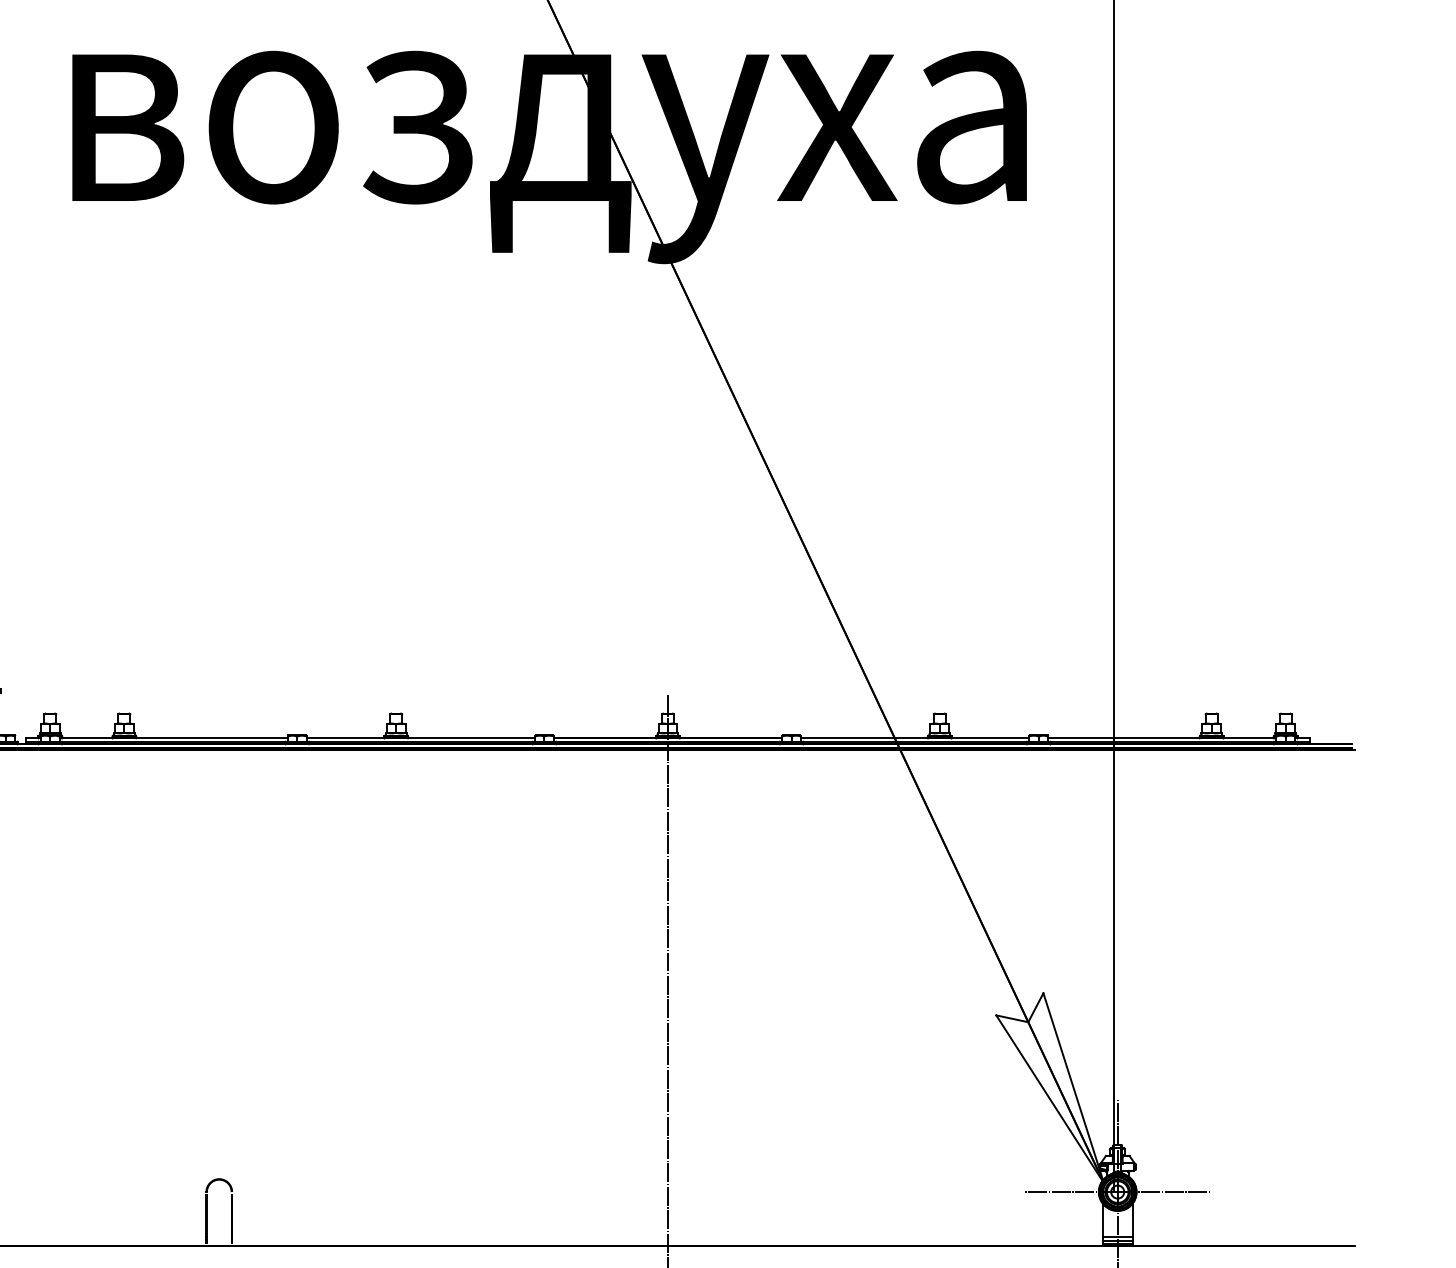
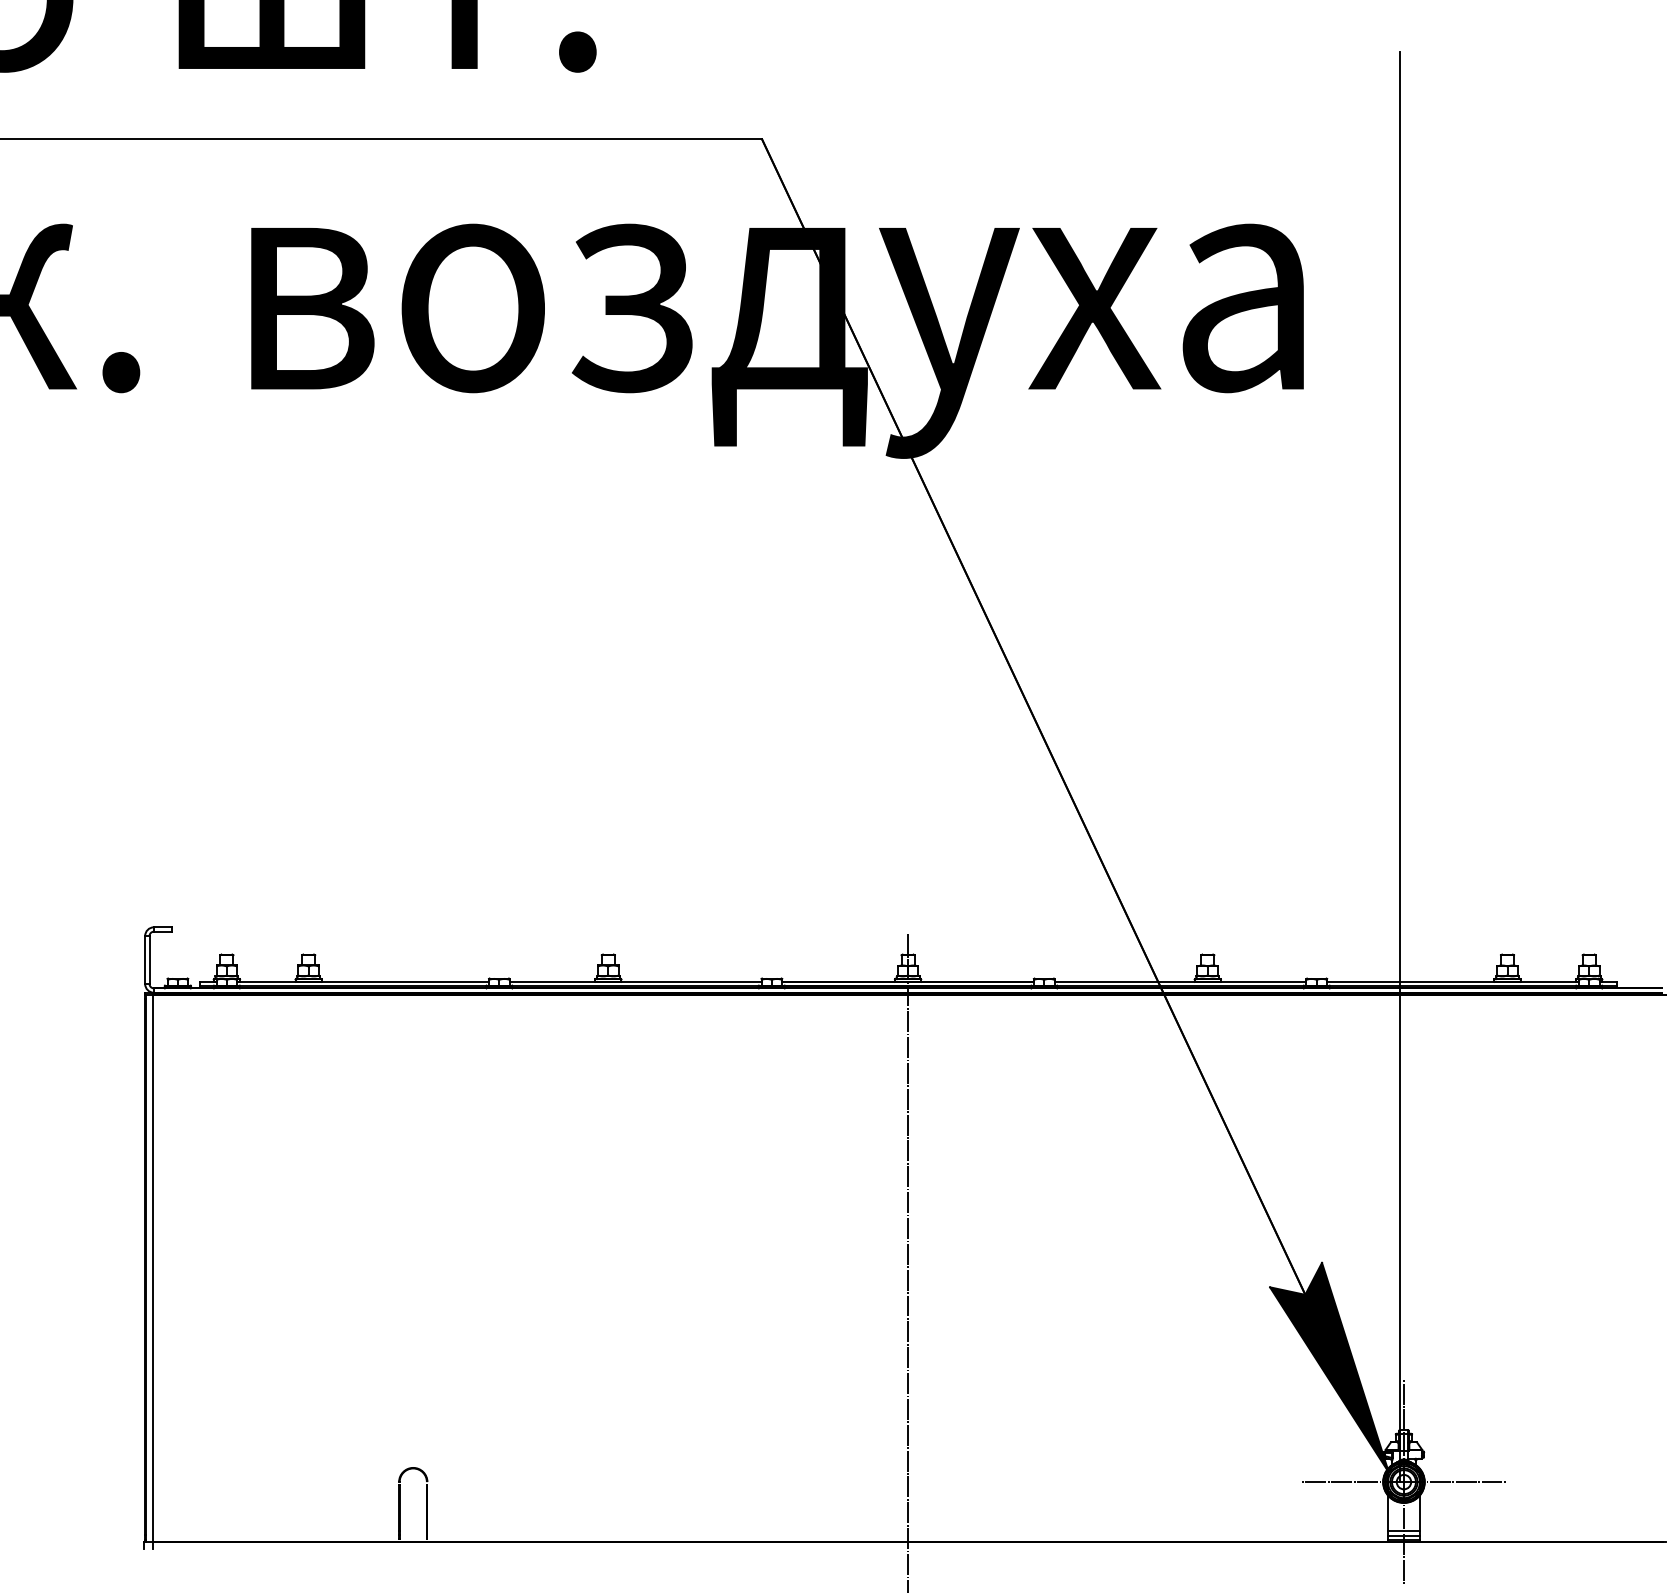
fill: (1050, 1088) -> (1329, 1367), added

